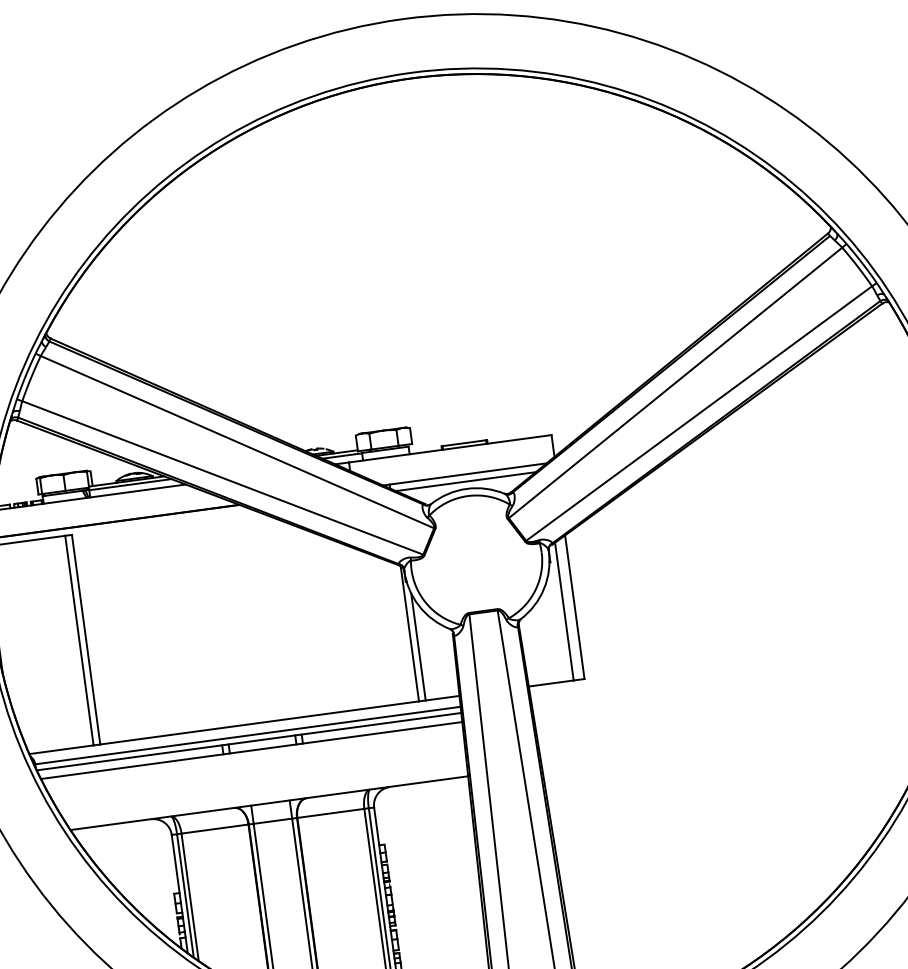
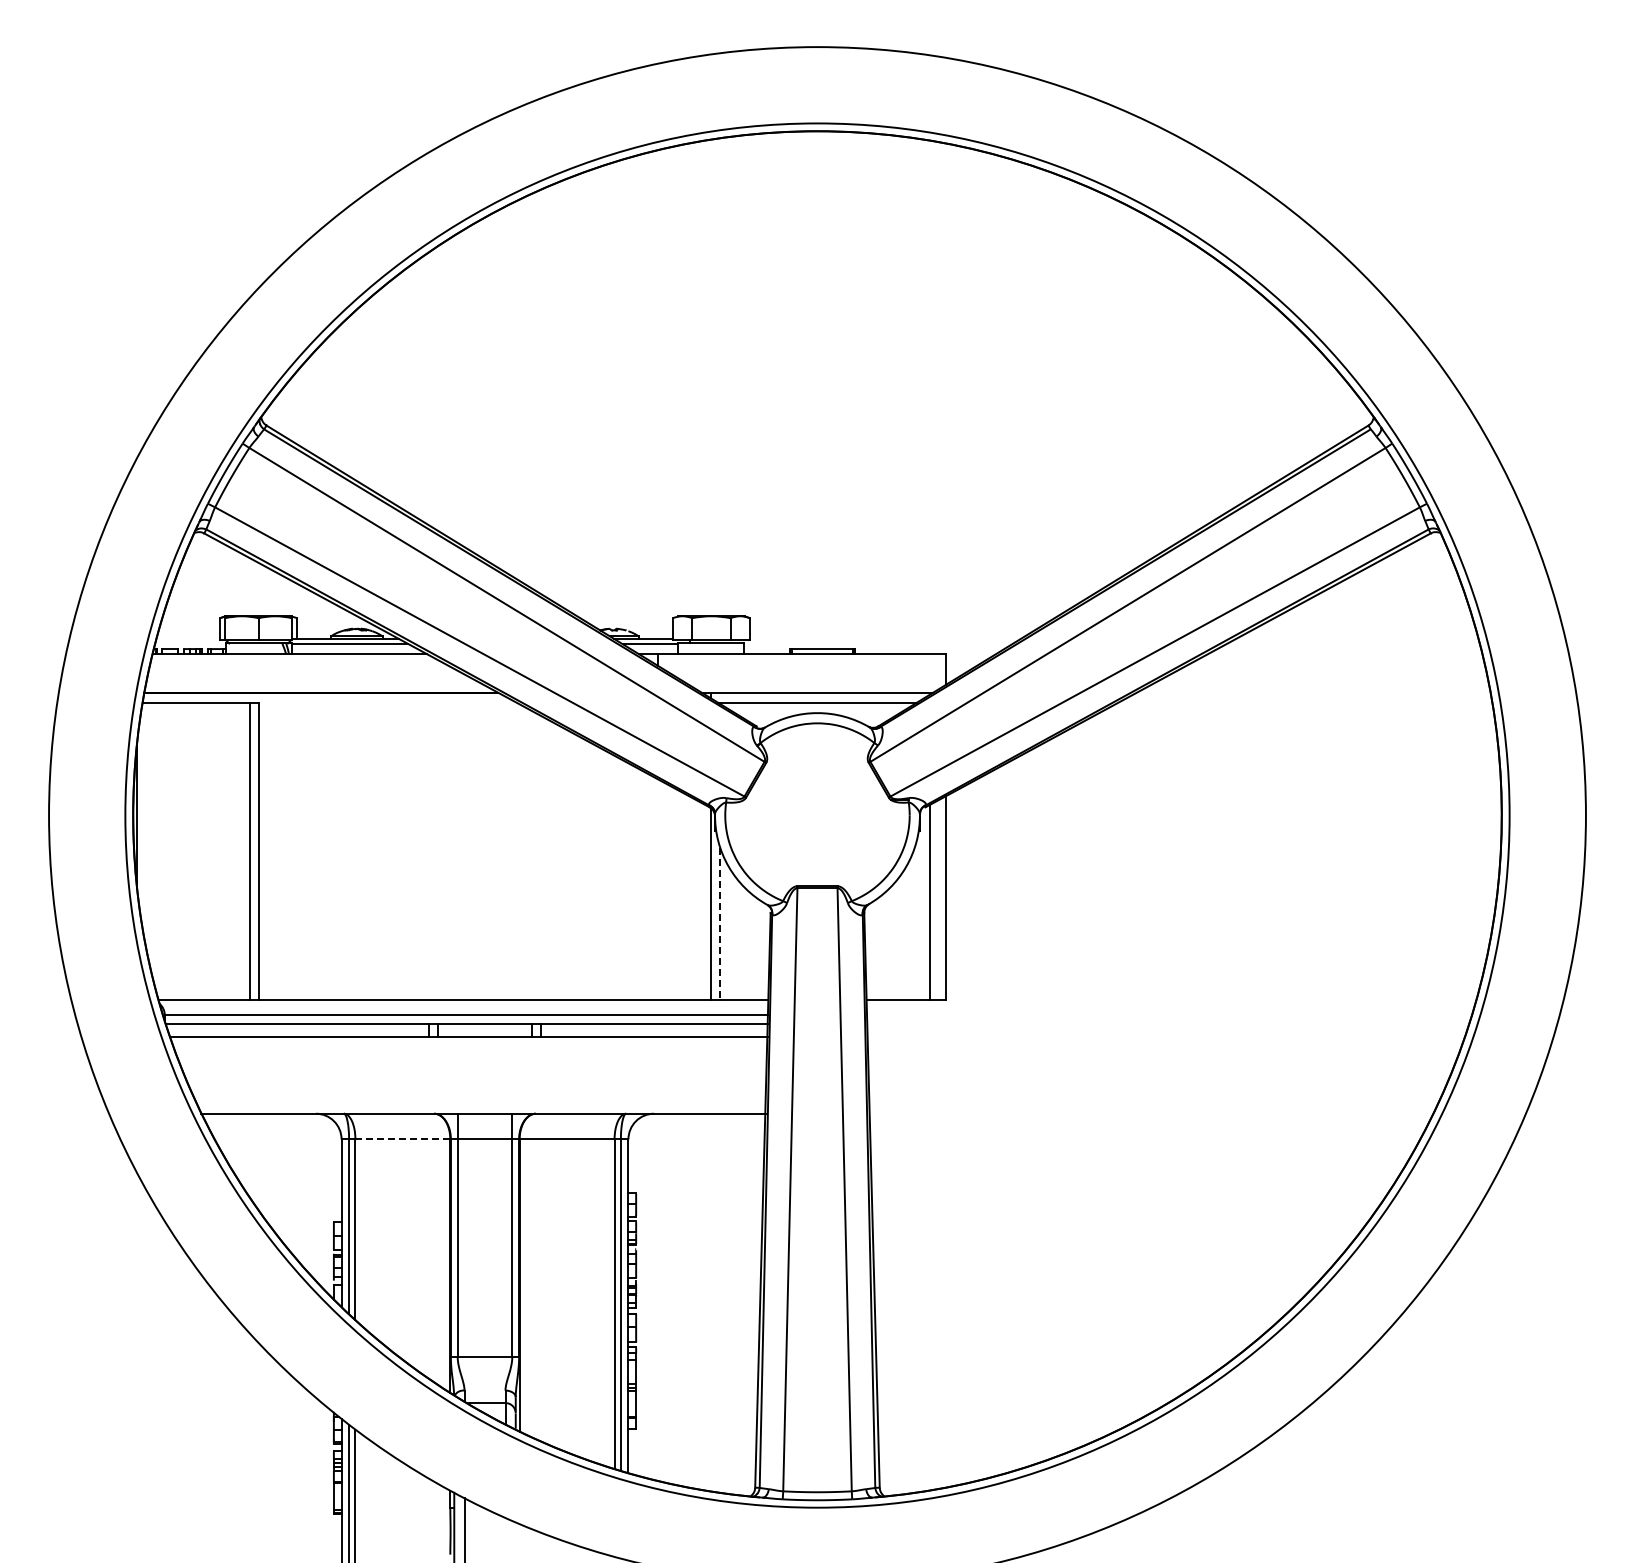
line: (418, 647) -> (720, 924), solid -> dashed
line: (215, 829) -> (403, 1139), solid -> dashed

